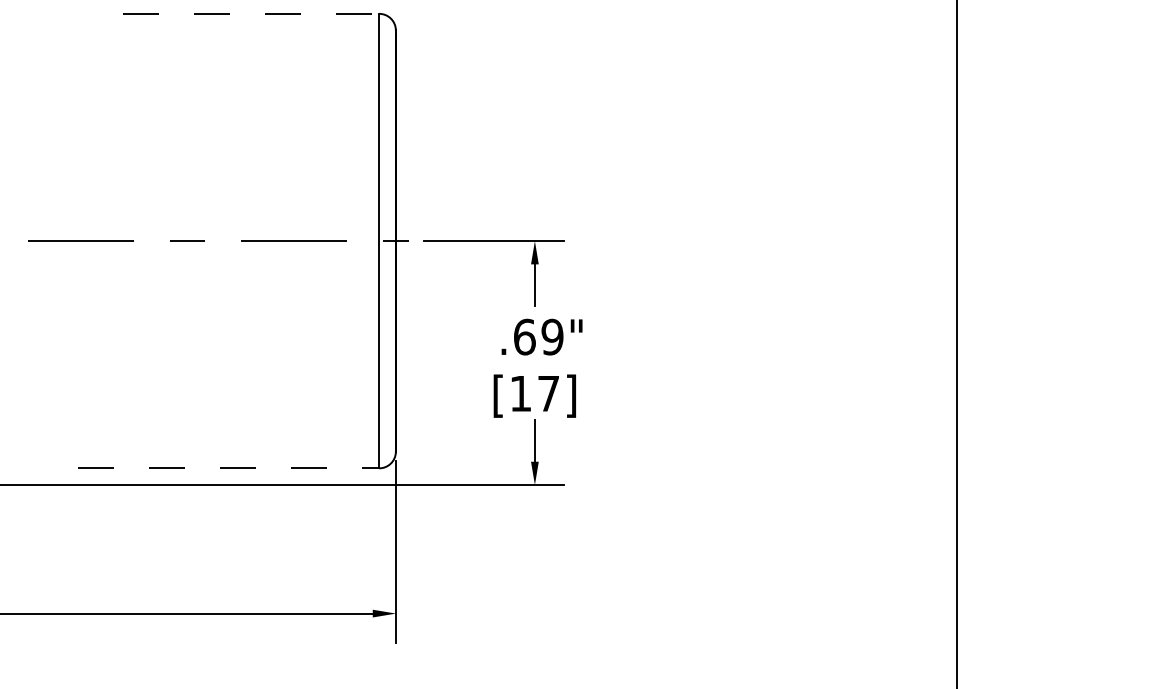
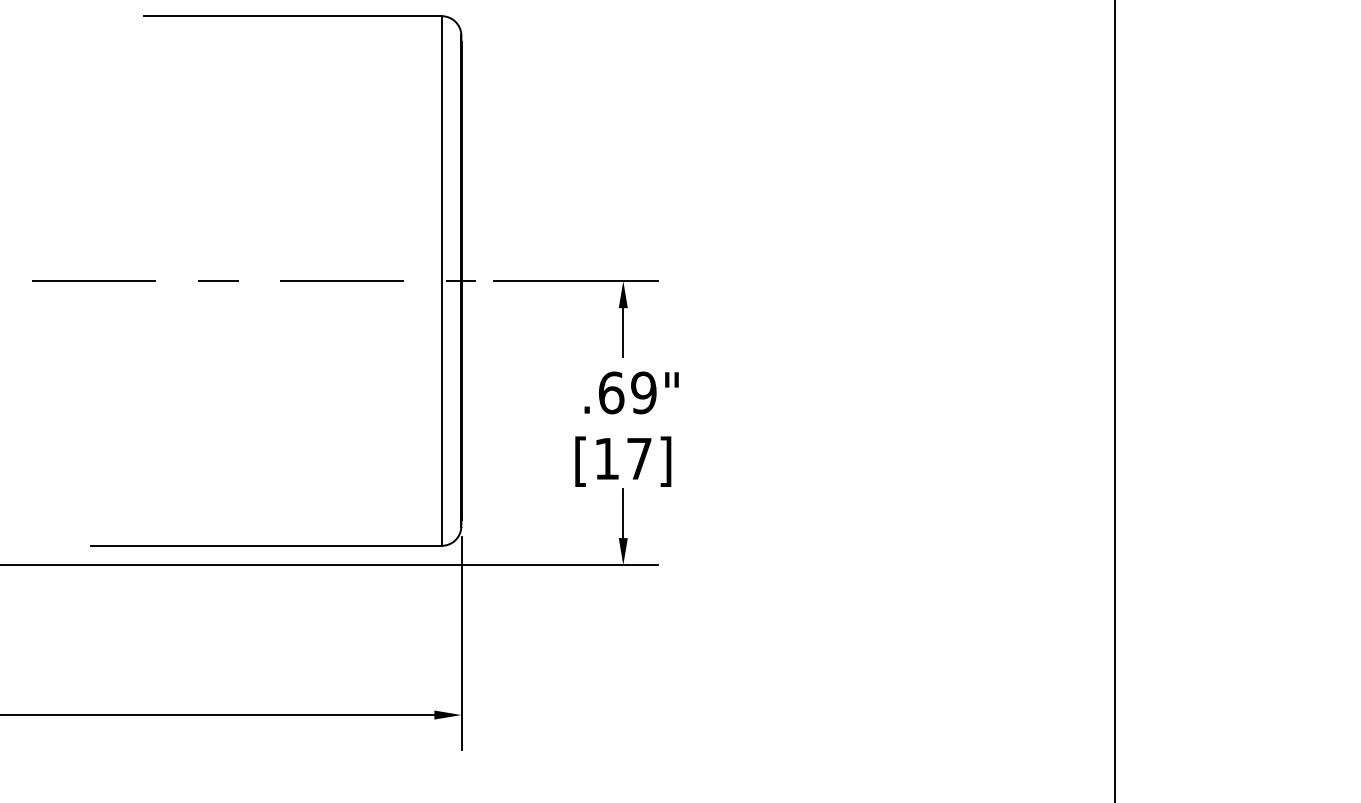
line: (251, 13) -> (293, 15), dashed -> solid
line: (229, 468) -> (267, 545), dashed -> solid

